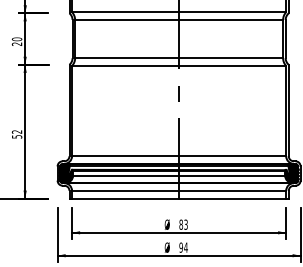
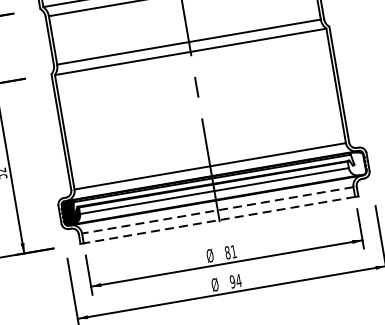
fill: (291, 173) -> (356, 163), removed
line: (178, 190) -> (216, 209), solid -> dashed
line: (178, 198) -> (218, 220), solid -> dashed
text: (185, 224) -> (233, 251), 83 -> 81

